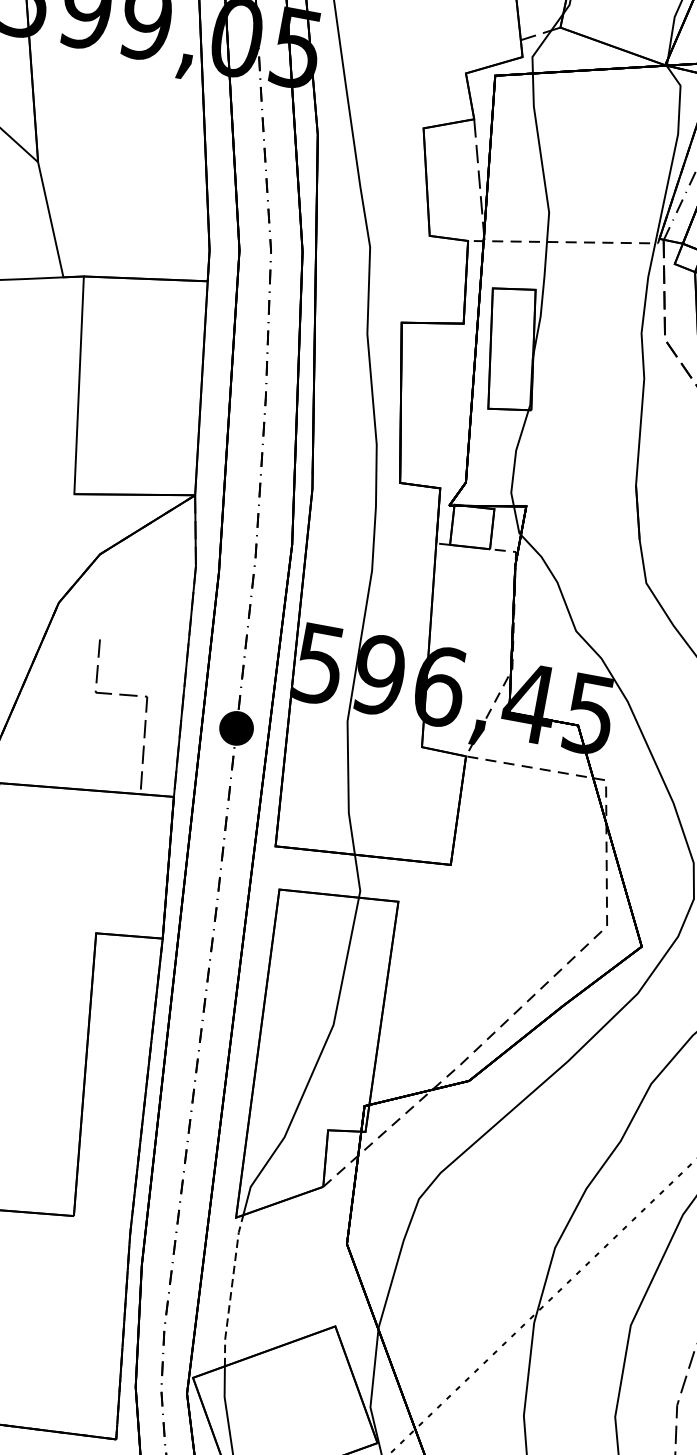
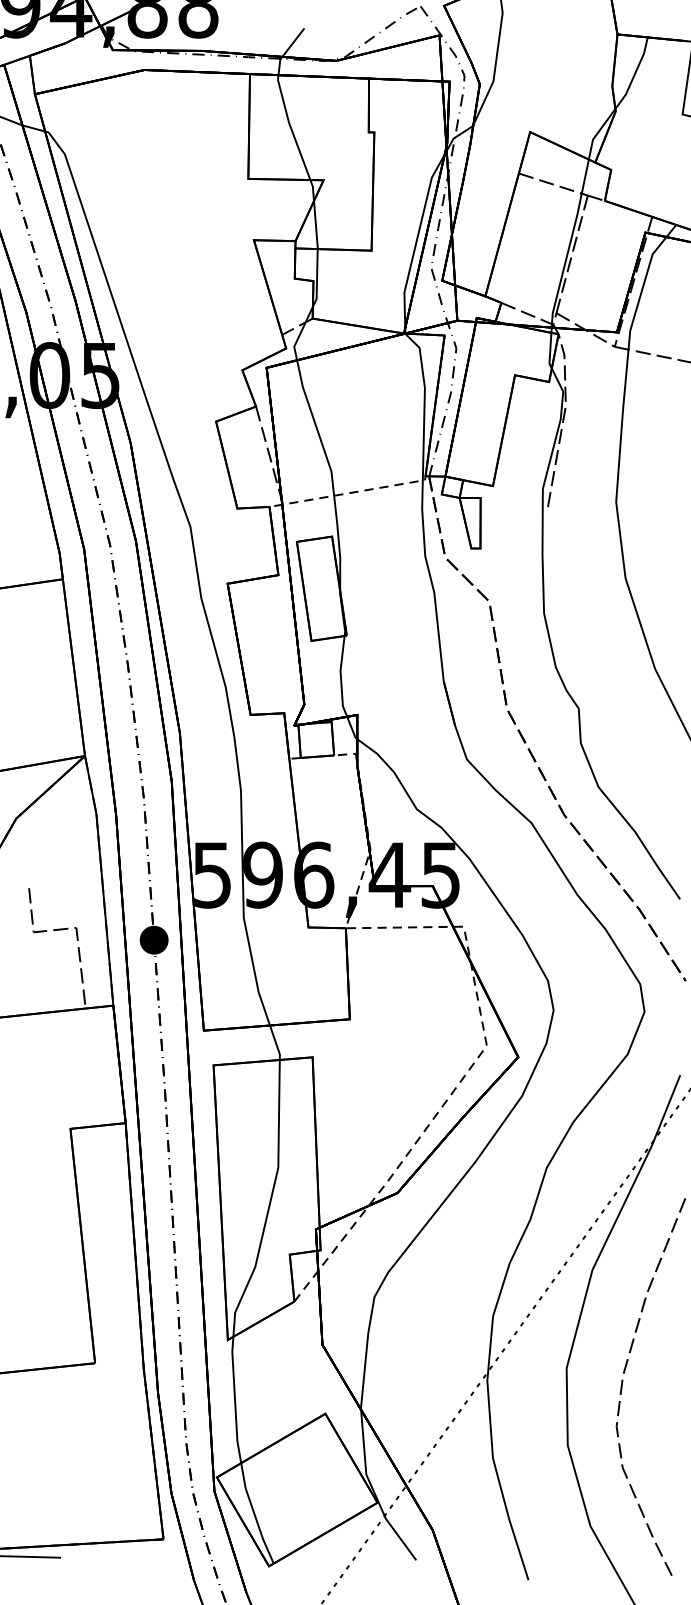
line: (231, 1290) -> (235, 1400), dashed -> solid

